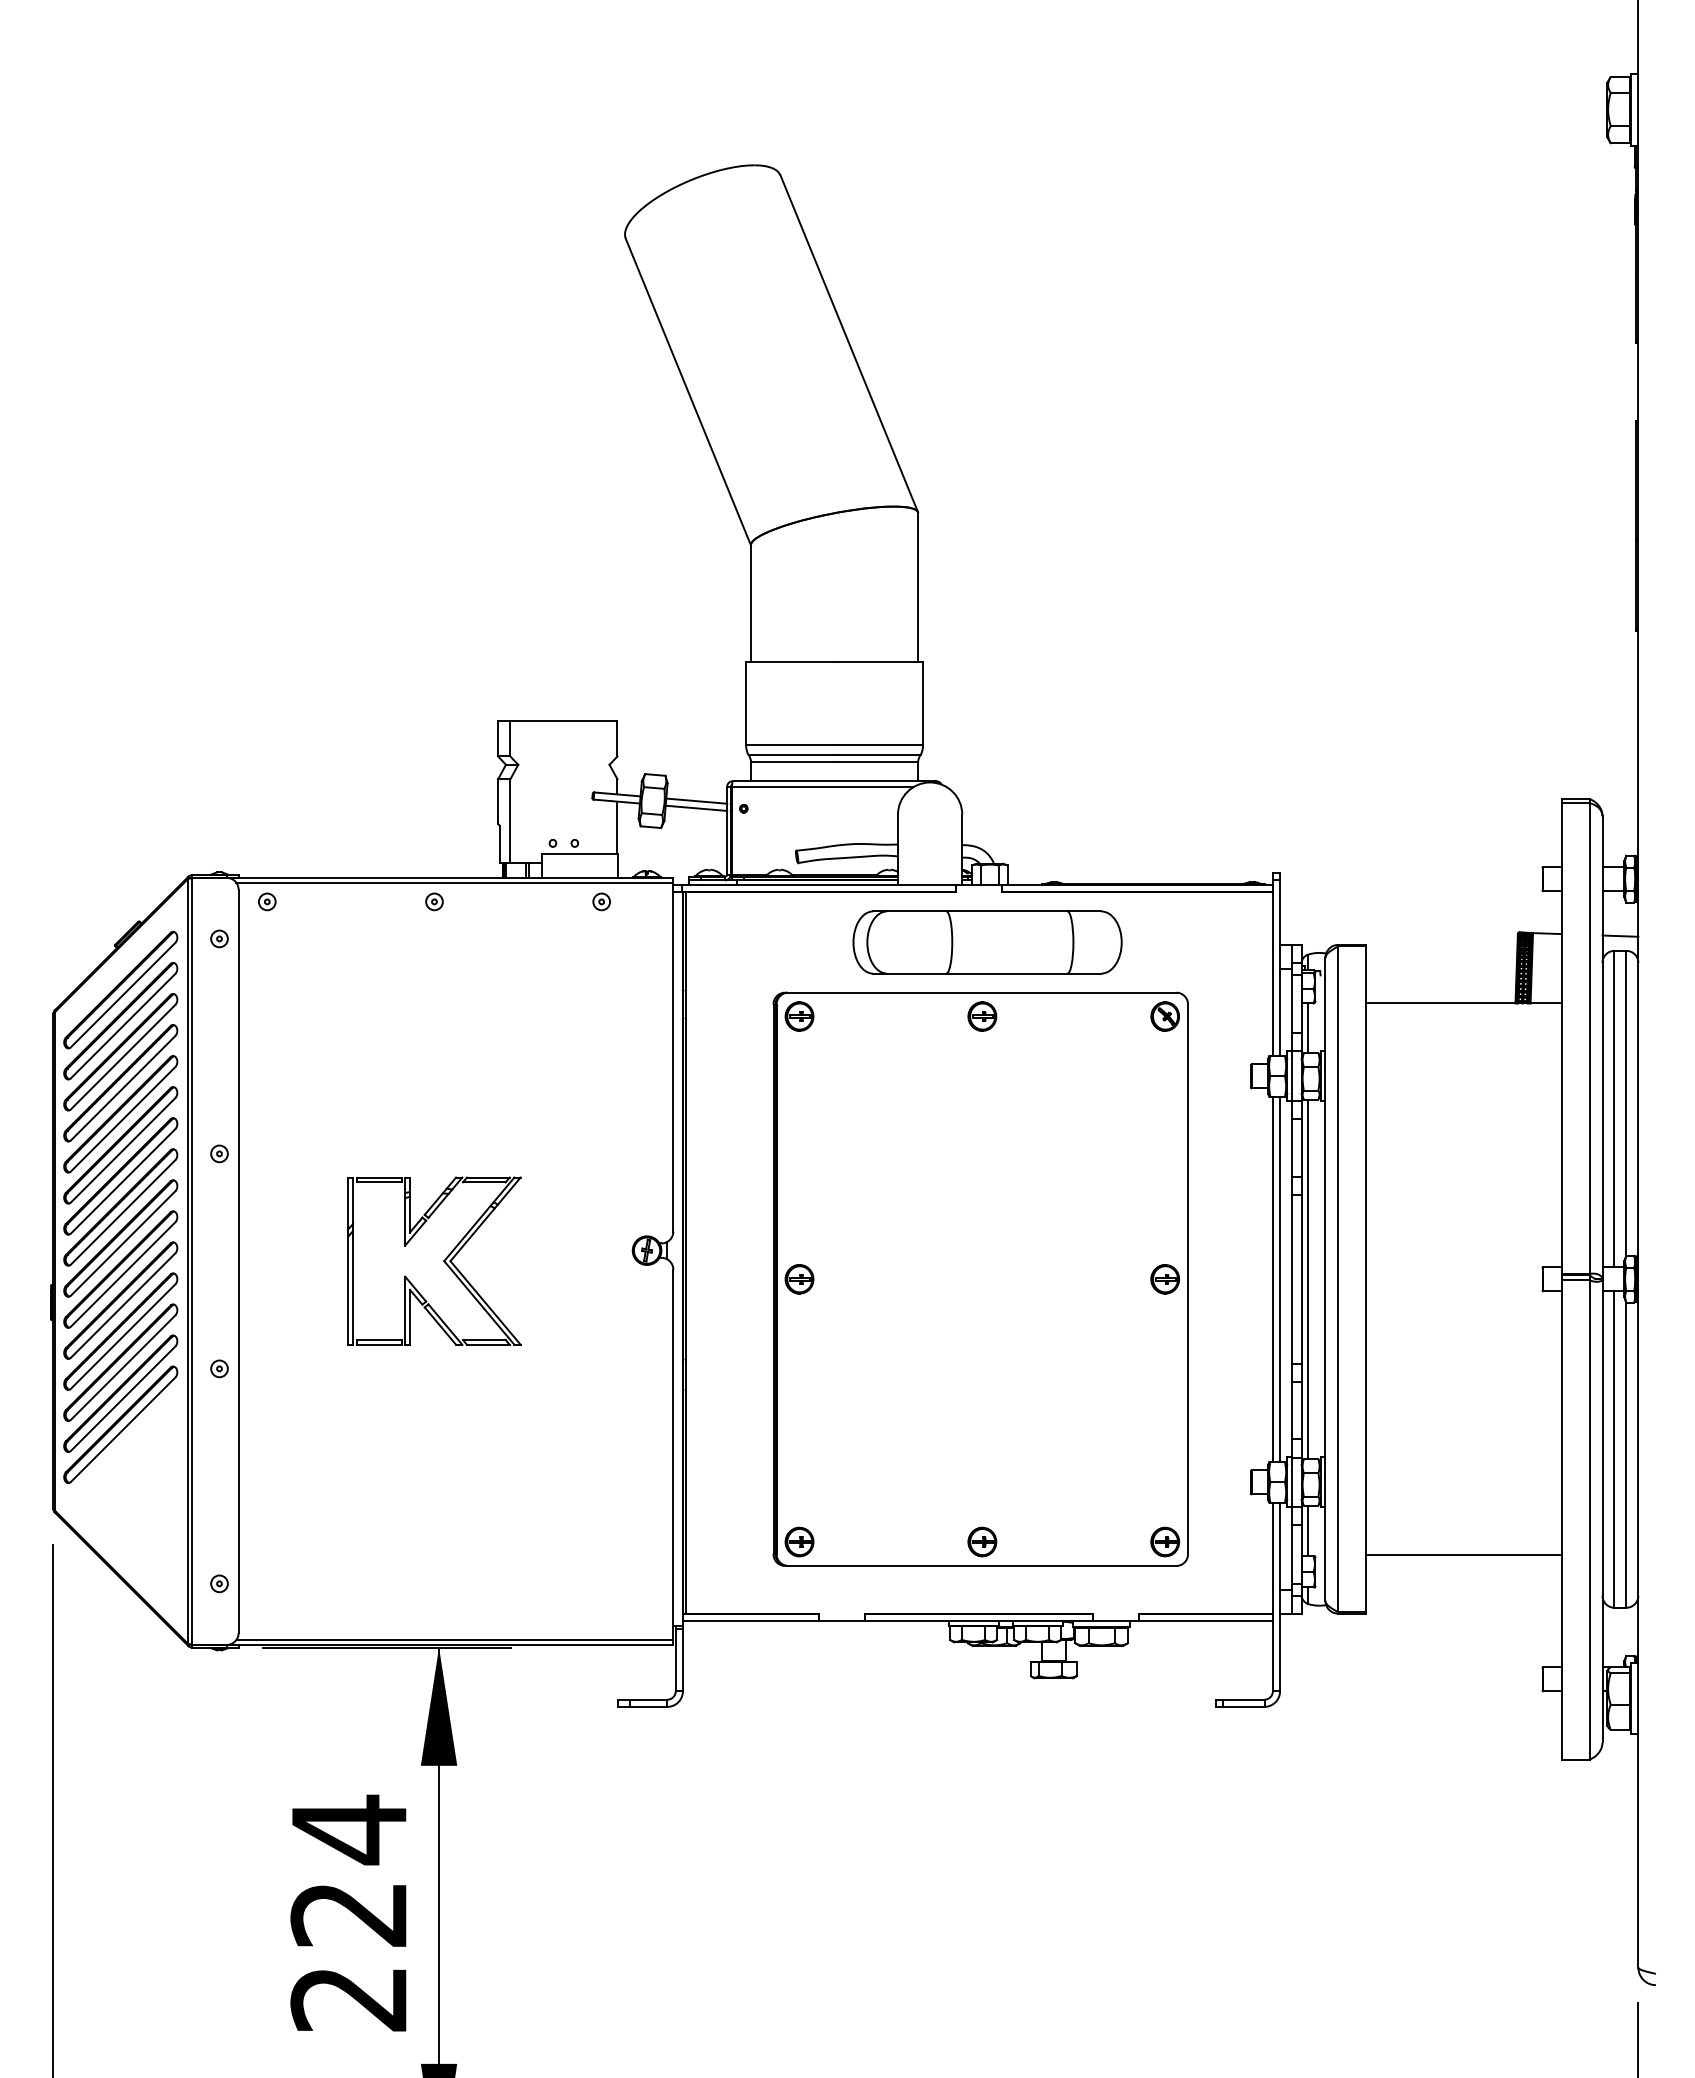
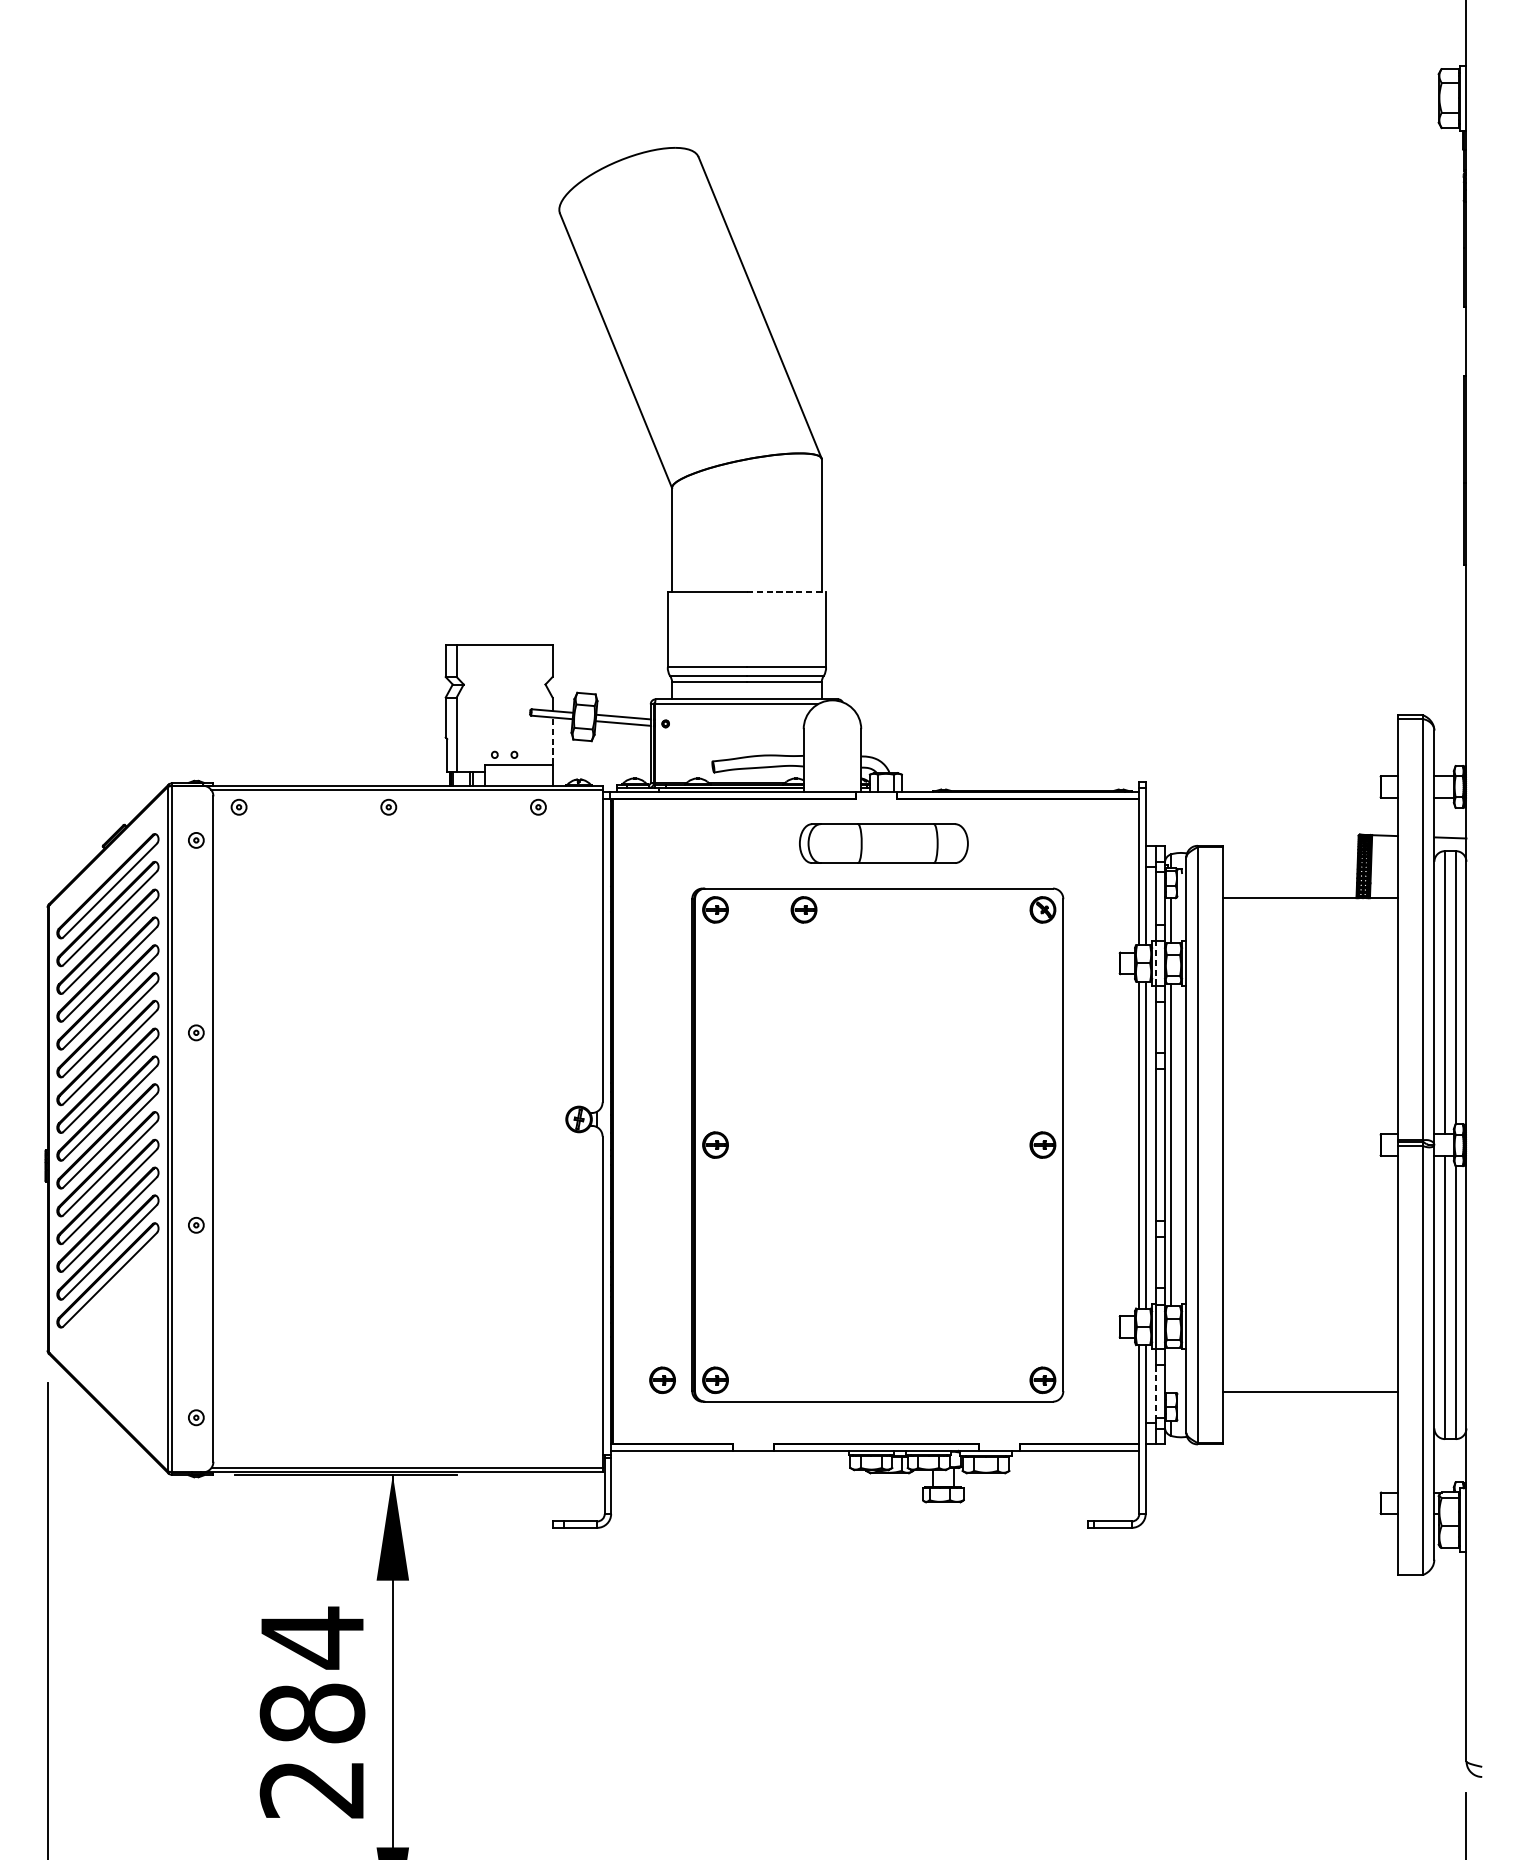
line: (879, 661) -> (787, 592), solid -> dashed
line: (617, 827) -> (552, 740), solid -> dashed
part: (987, 942) -> (883, 843), size x0.7
part: (982, 1016) -> (804, 909), moved
line: (1292, 1076) -> (1156, 963), solid -> dashed
part: (443, 1260) -> (396, 1128), removed
line: (1308, 1530) -> (1171, 1369), removed
part: (982, 1541) -> (662, 1379), moved
line: (1292, 1555) -> (1156, 1392), solid -> dashed
text: (349, 1914) -> (312, 1713), 224 -> 284

